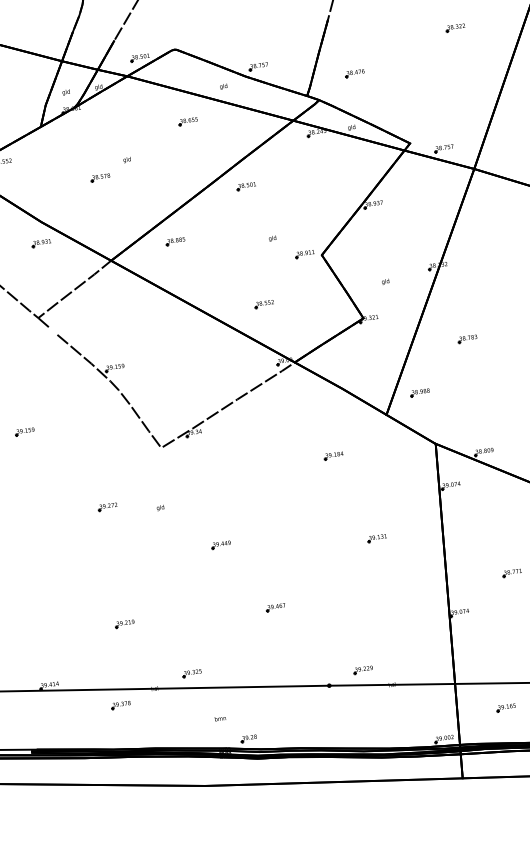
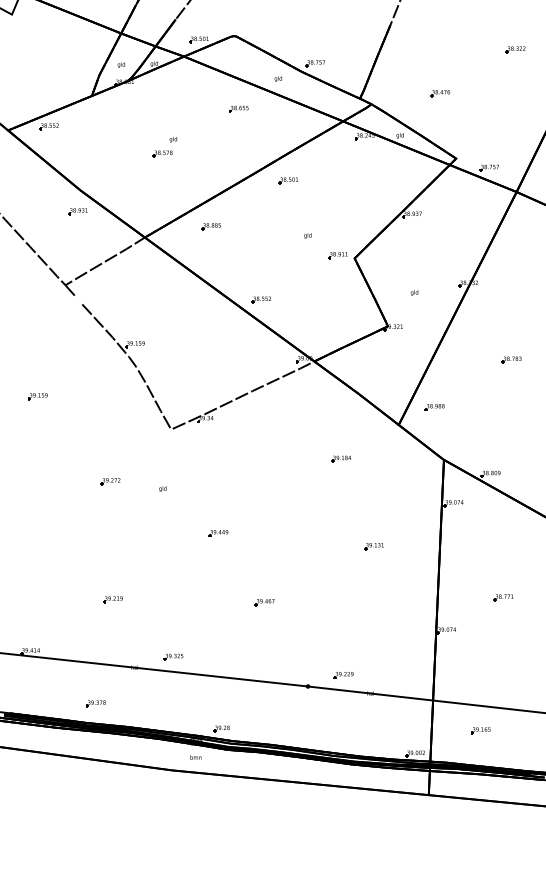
part: (354, 73) -> (439, 93), moved
part: (100, 177) -> (162, 153), moved
part: (263, 303) -> (260, 299), moved
part: (467, 338) -> (511, 359), moved
part: (120, 705) -> (95, 703), moved
text: (219, 718) -> (195, 757), moved

